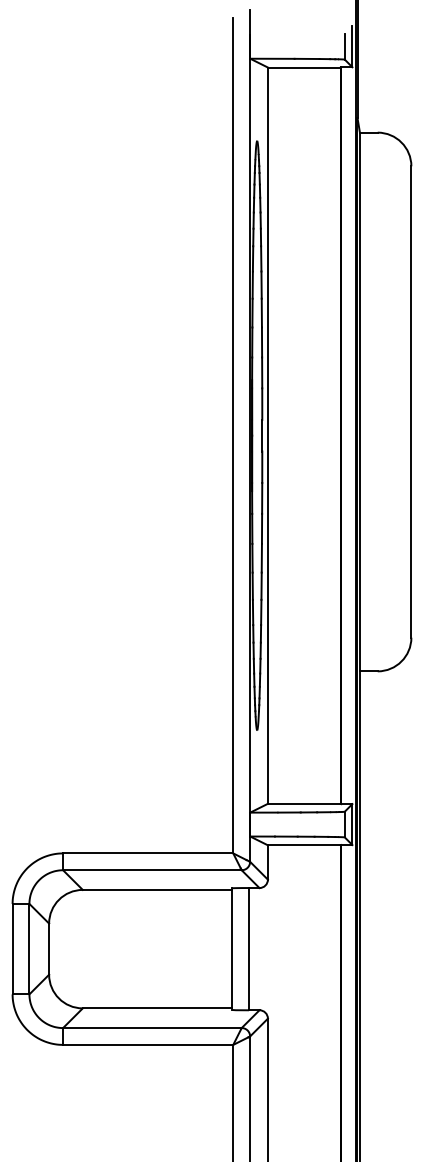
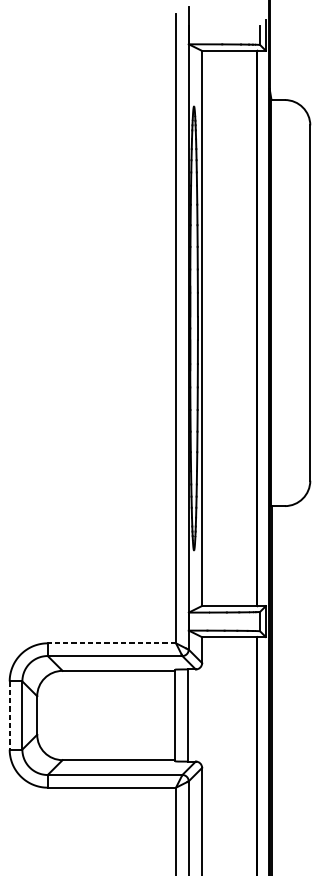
line: (147, 853) -> (111, 643), solid -> dashed
line: (12, 949) -> (9, 715), solid -> dashed

